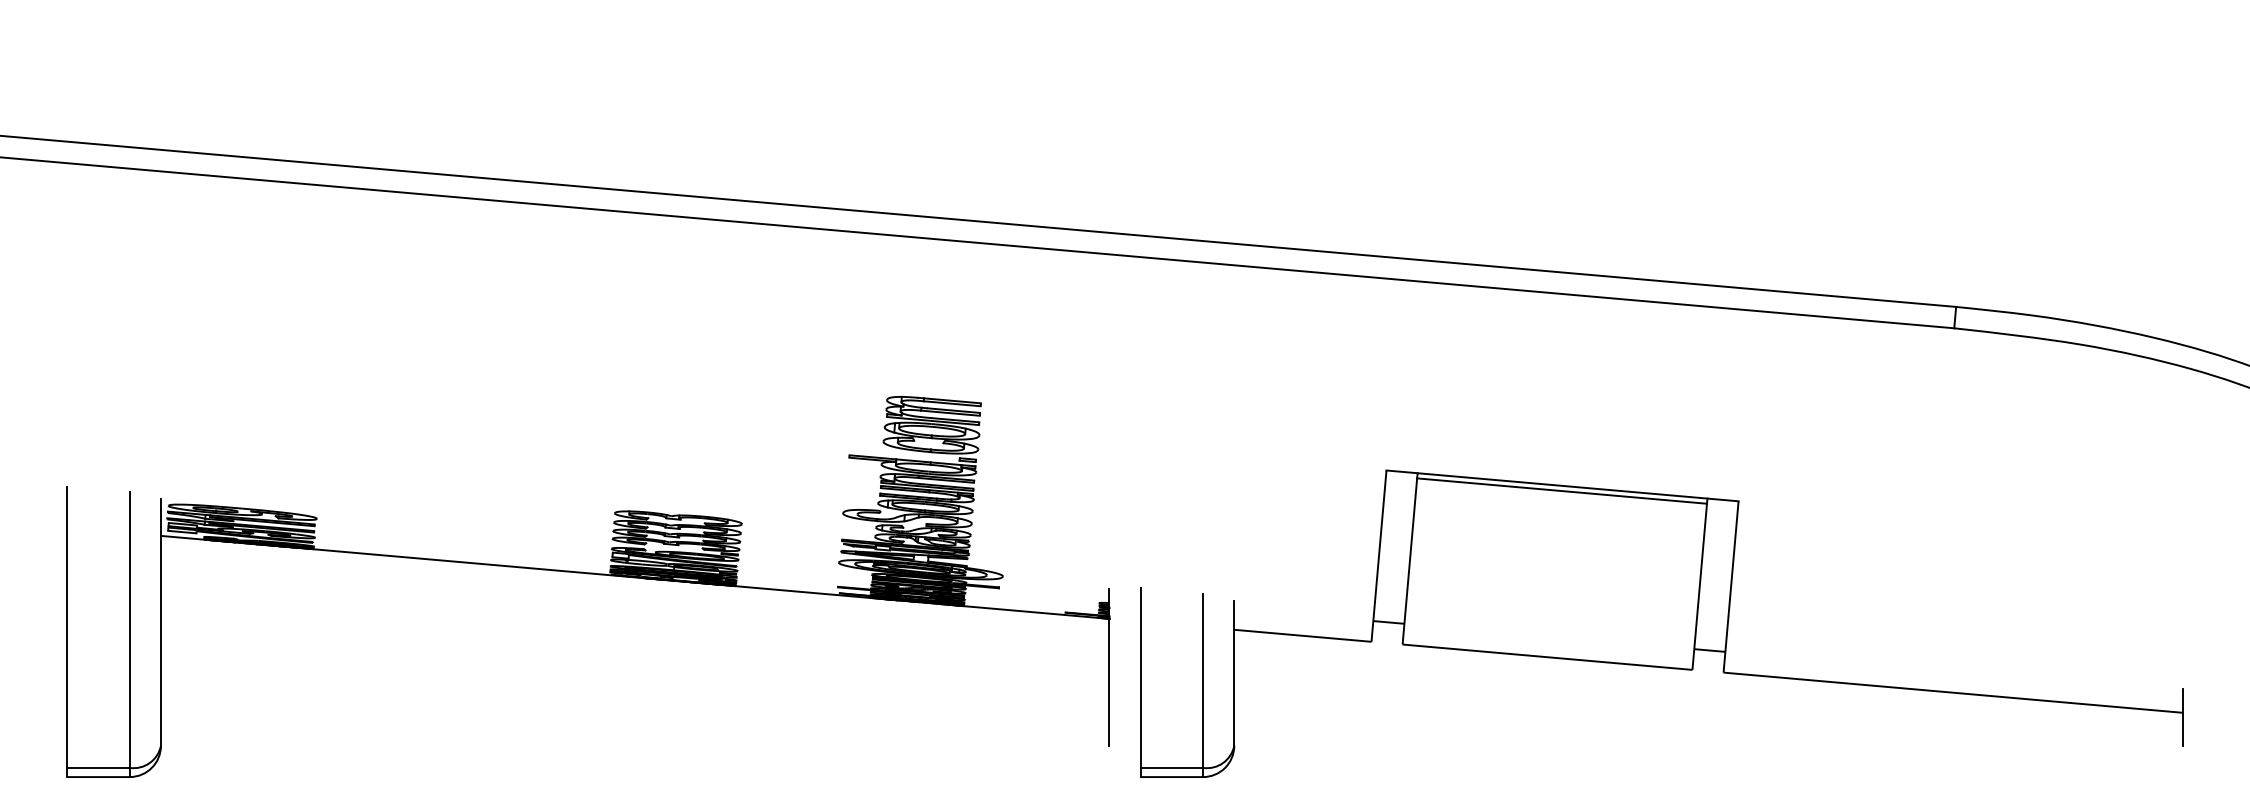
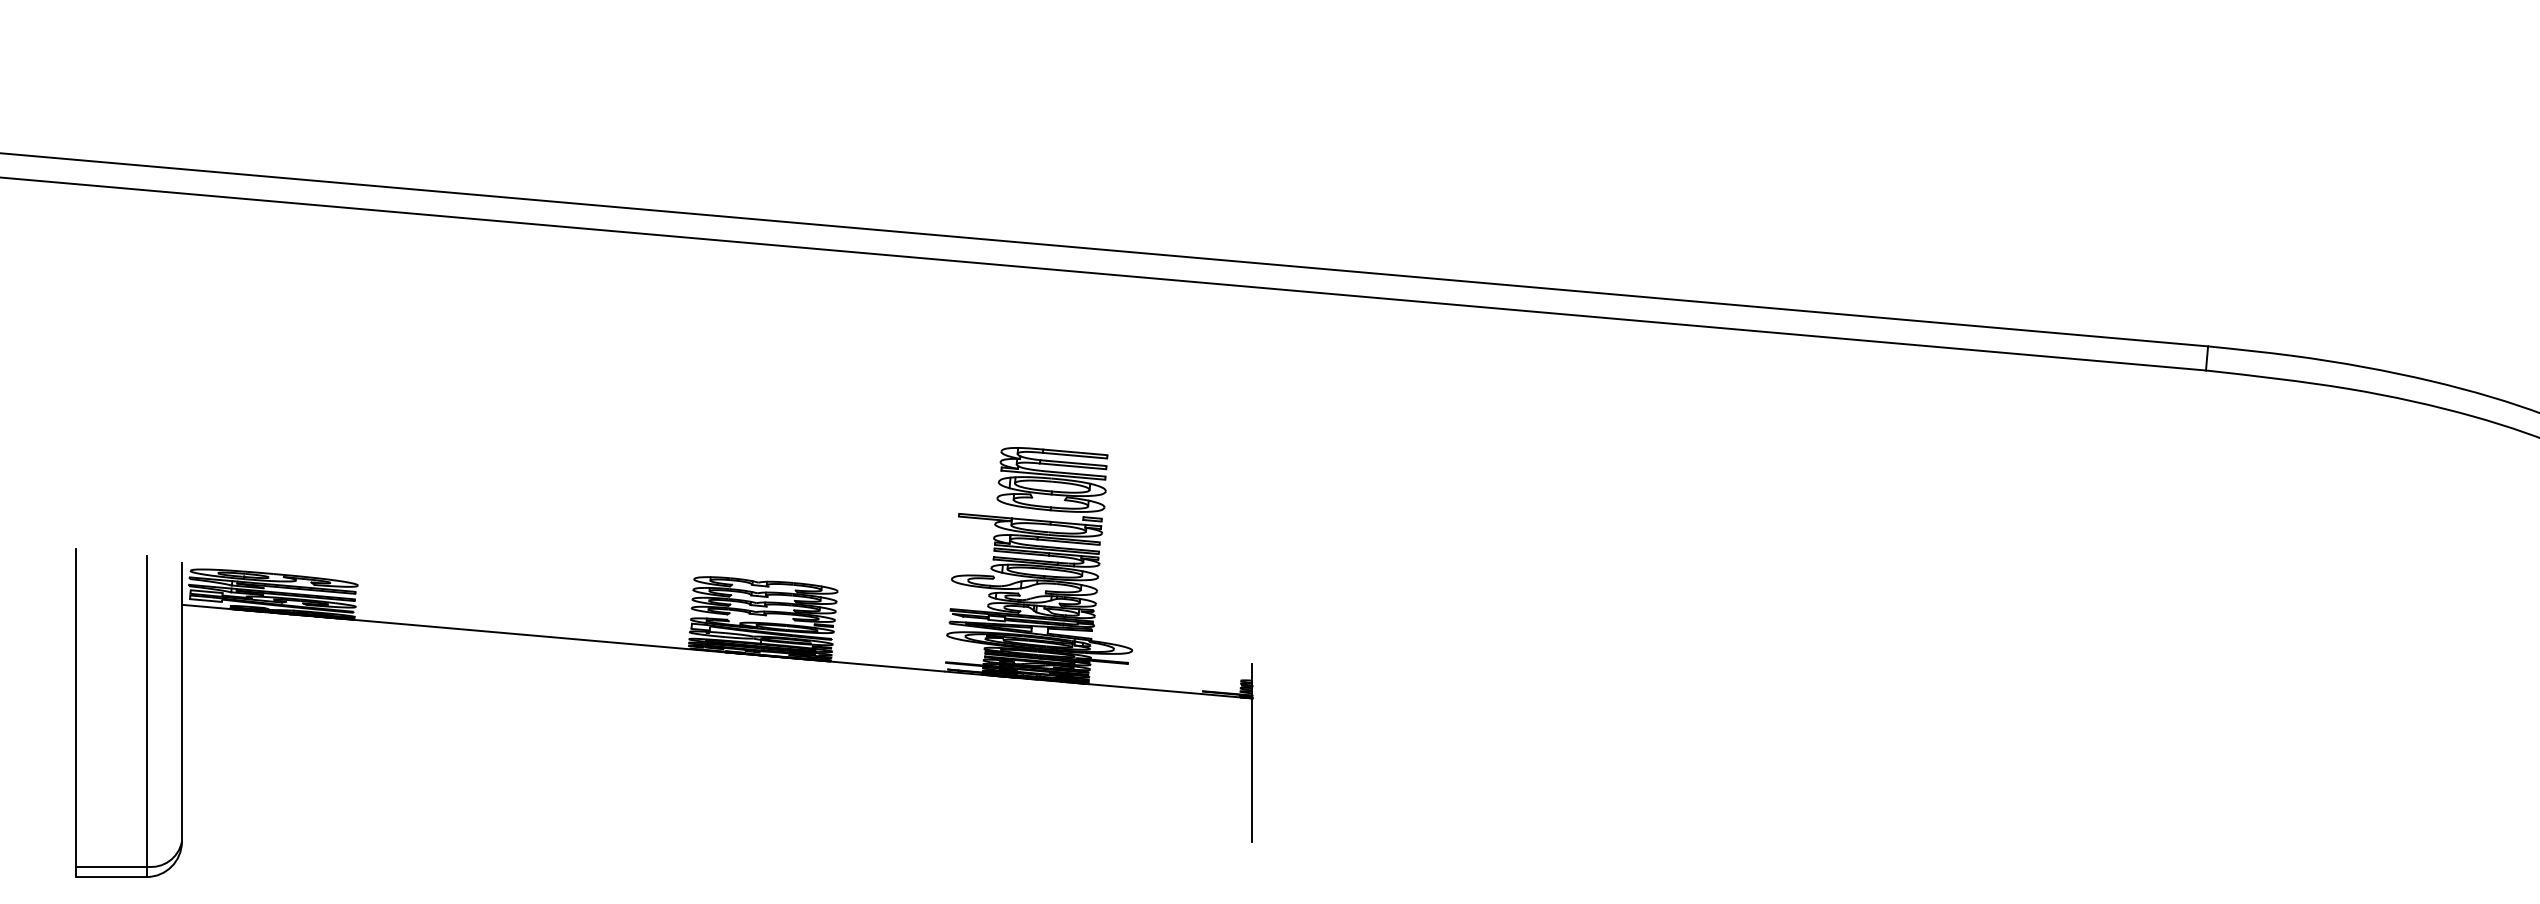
part: (1661, 623) -> (1875, 703), removed

